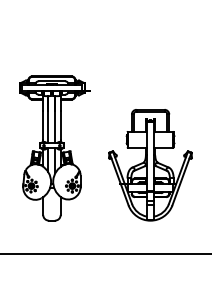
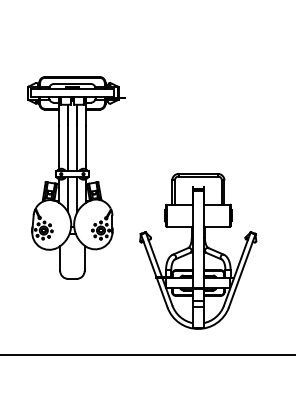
part: (54, 148) -> (76, 177), moved
part: (150, 165) -> (198, 251), moved

